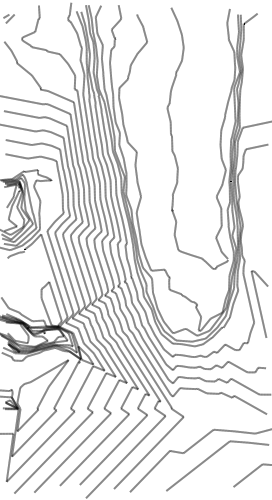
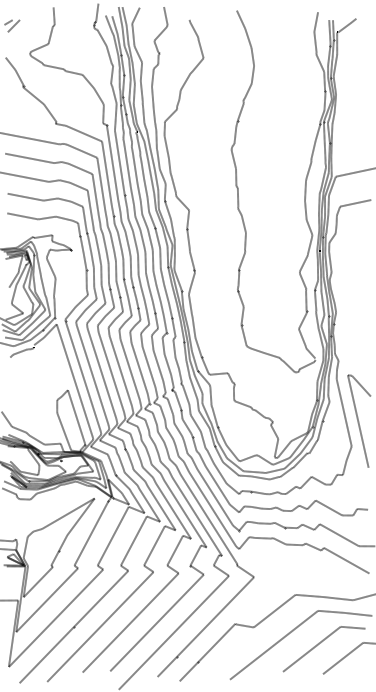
line: (230, 465) -> (319, 644), added

